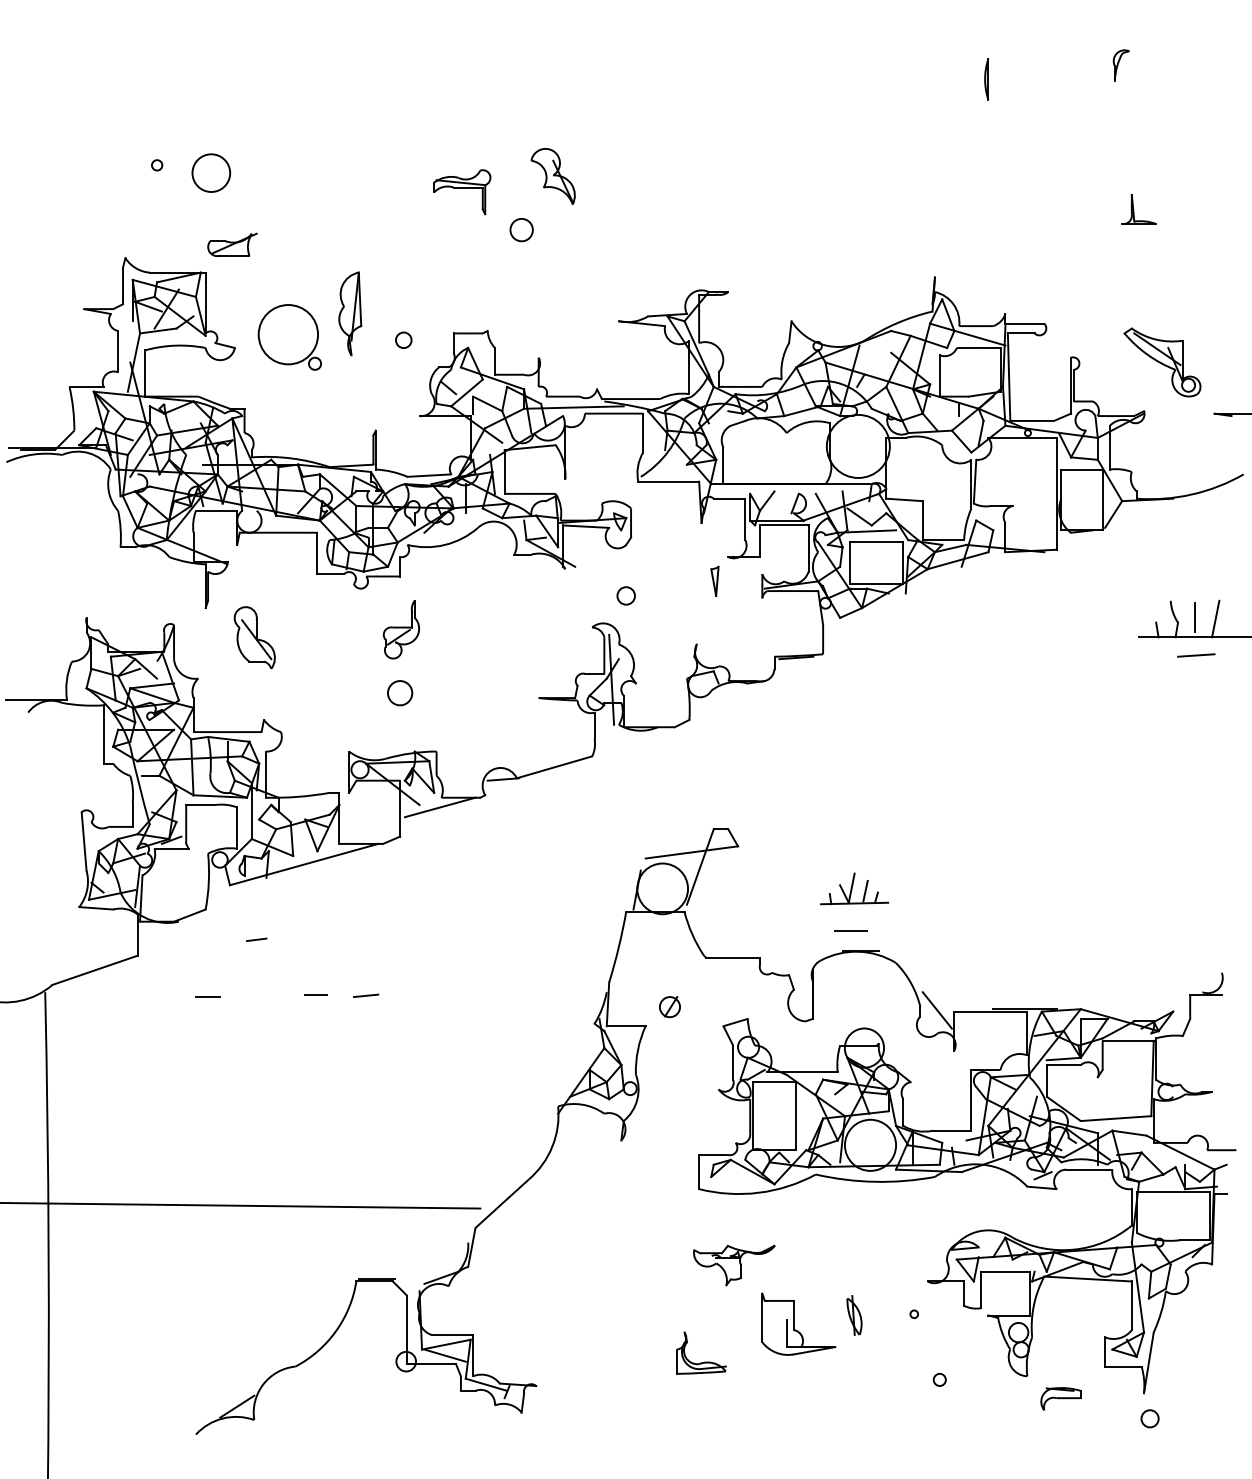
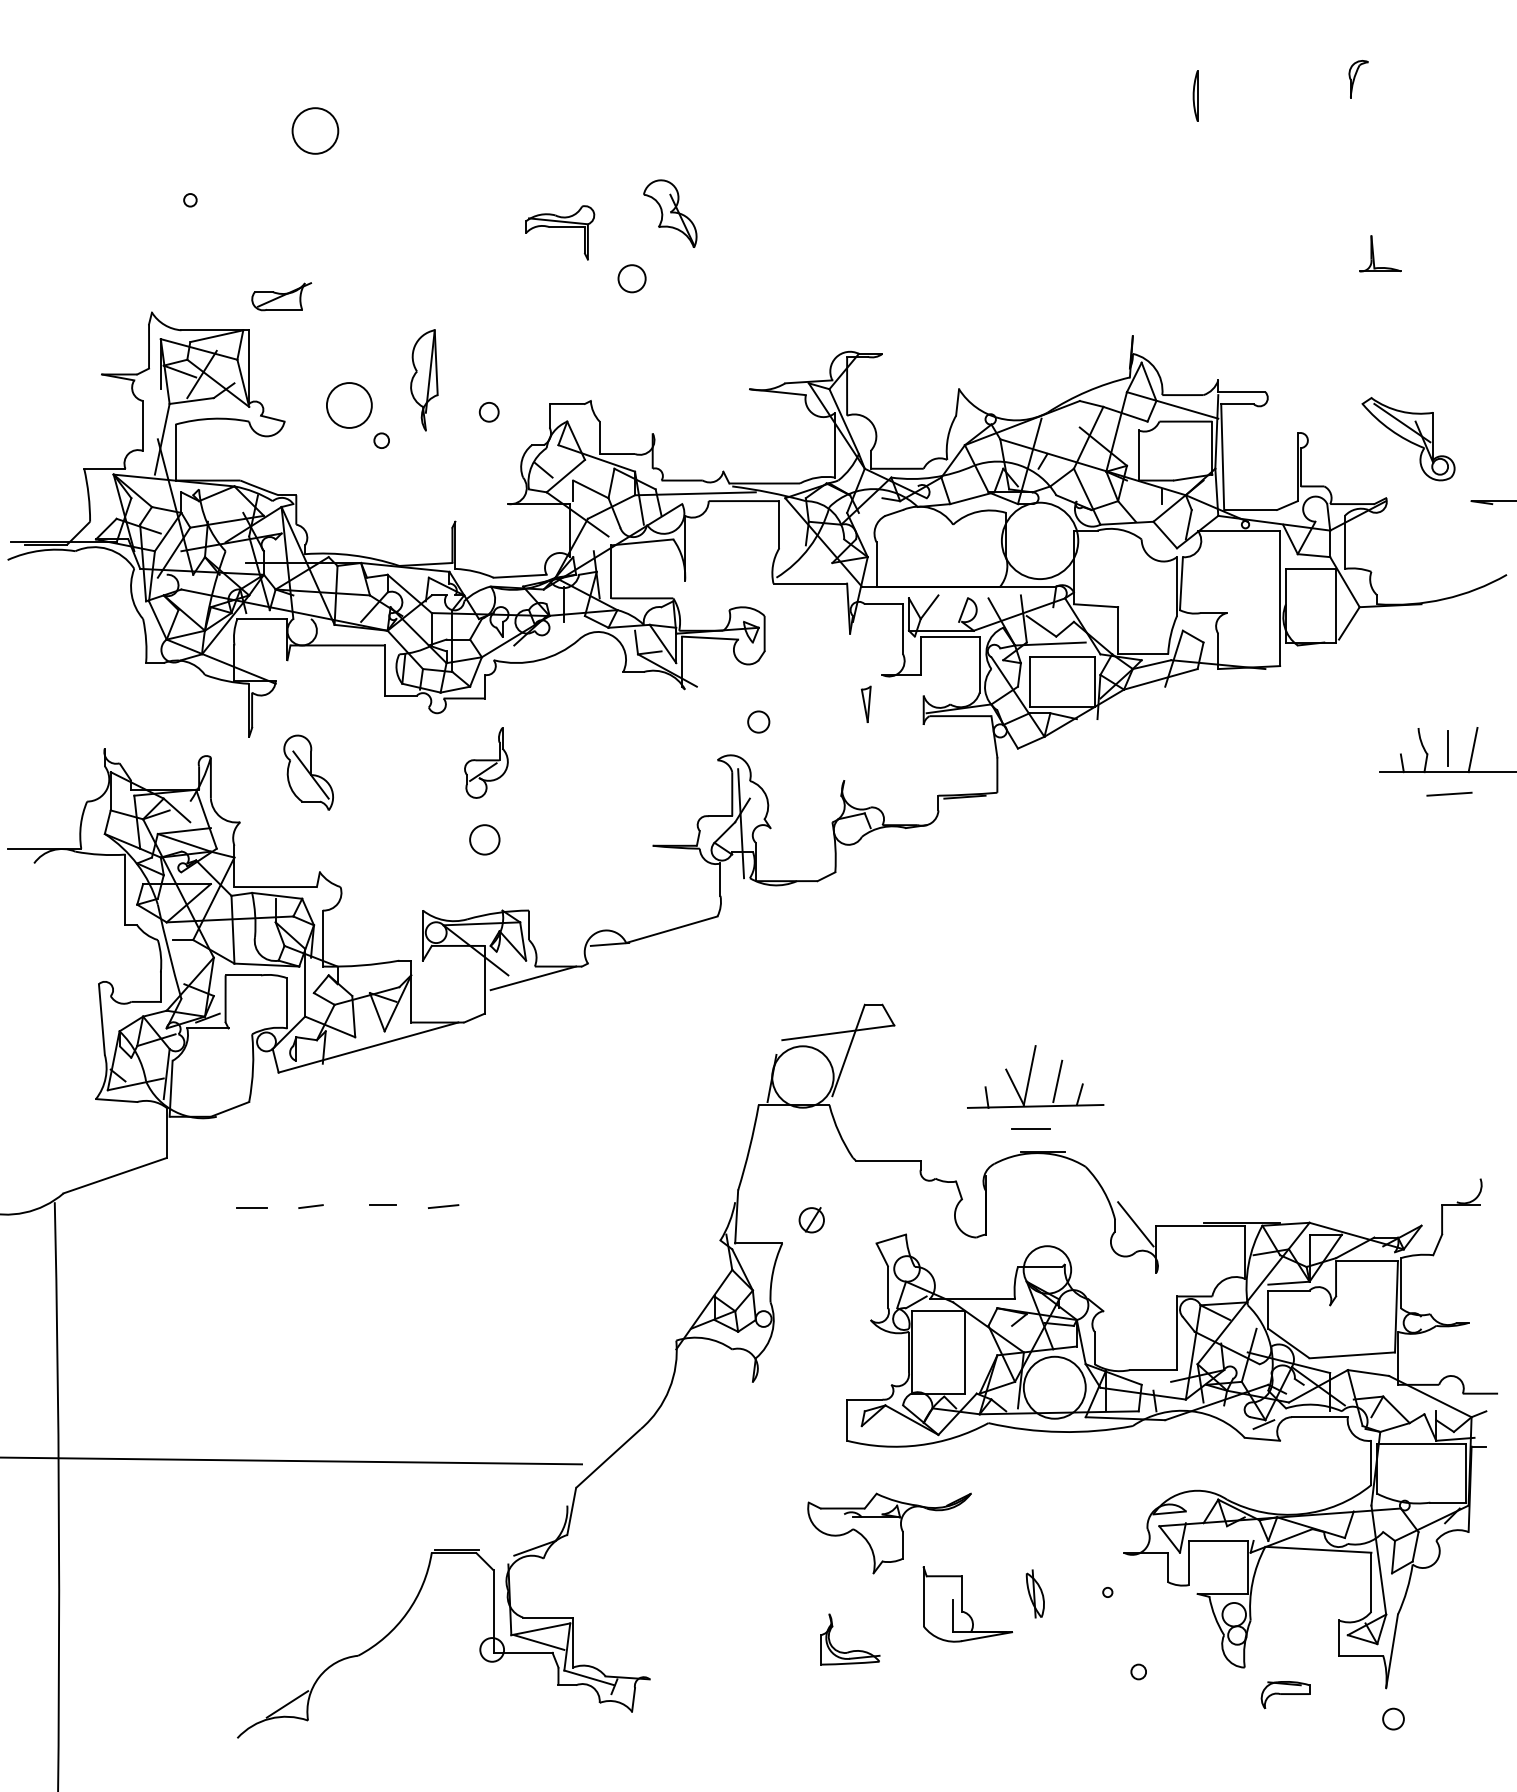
circle: (211, 172) -> (315, 130), moved
circle: (287, 334) -> (348, 405), size x0.62
part: (854, 888) -> (1035, 1076), size x1.67
line: (256, 939) -> (310, 1206), moved
part: (734, 1265) -> (889, 1533), size x1.67

